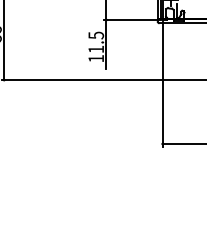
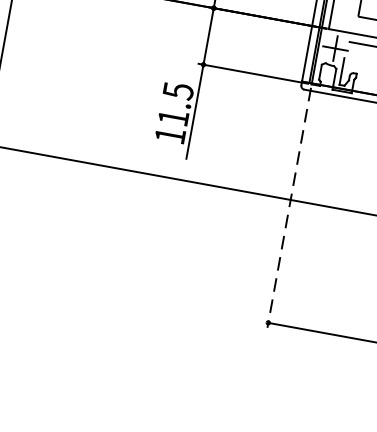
line: (162, 84) -> (288, 208), solid -> dashed

